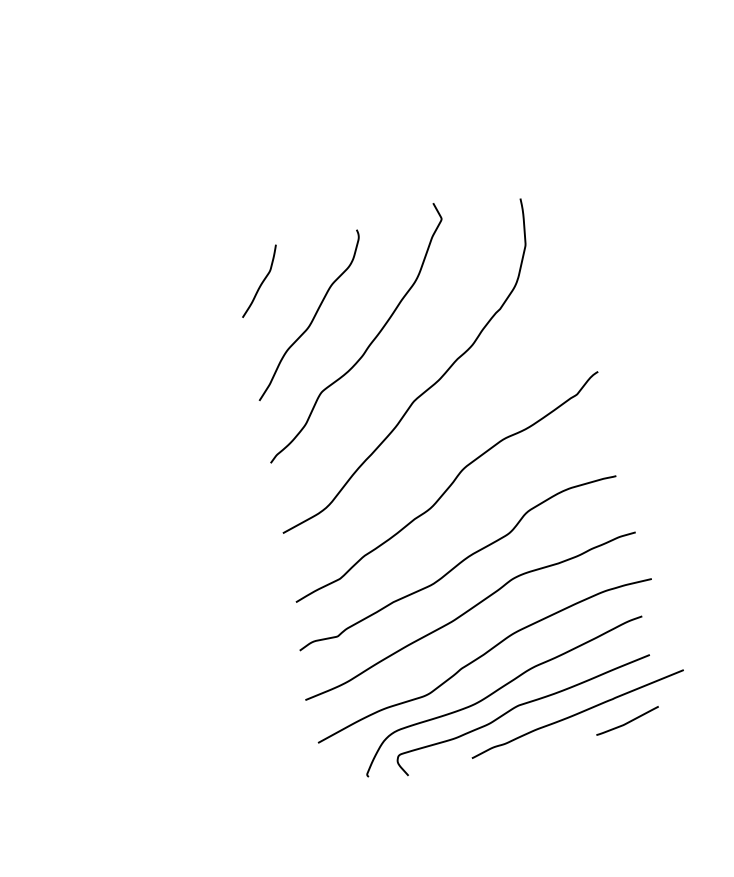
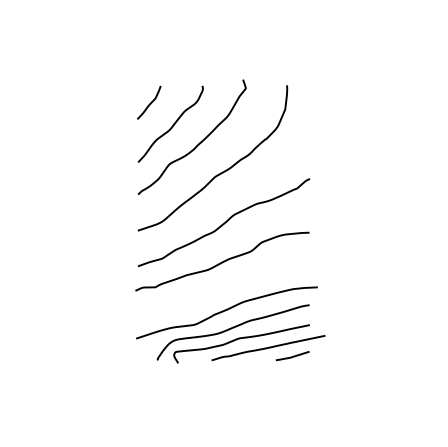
curve: (469, 612) -> (223, 287), removed

